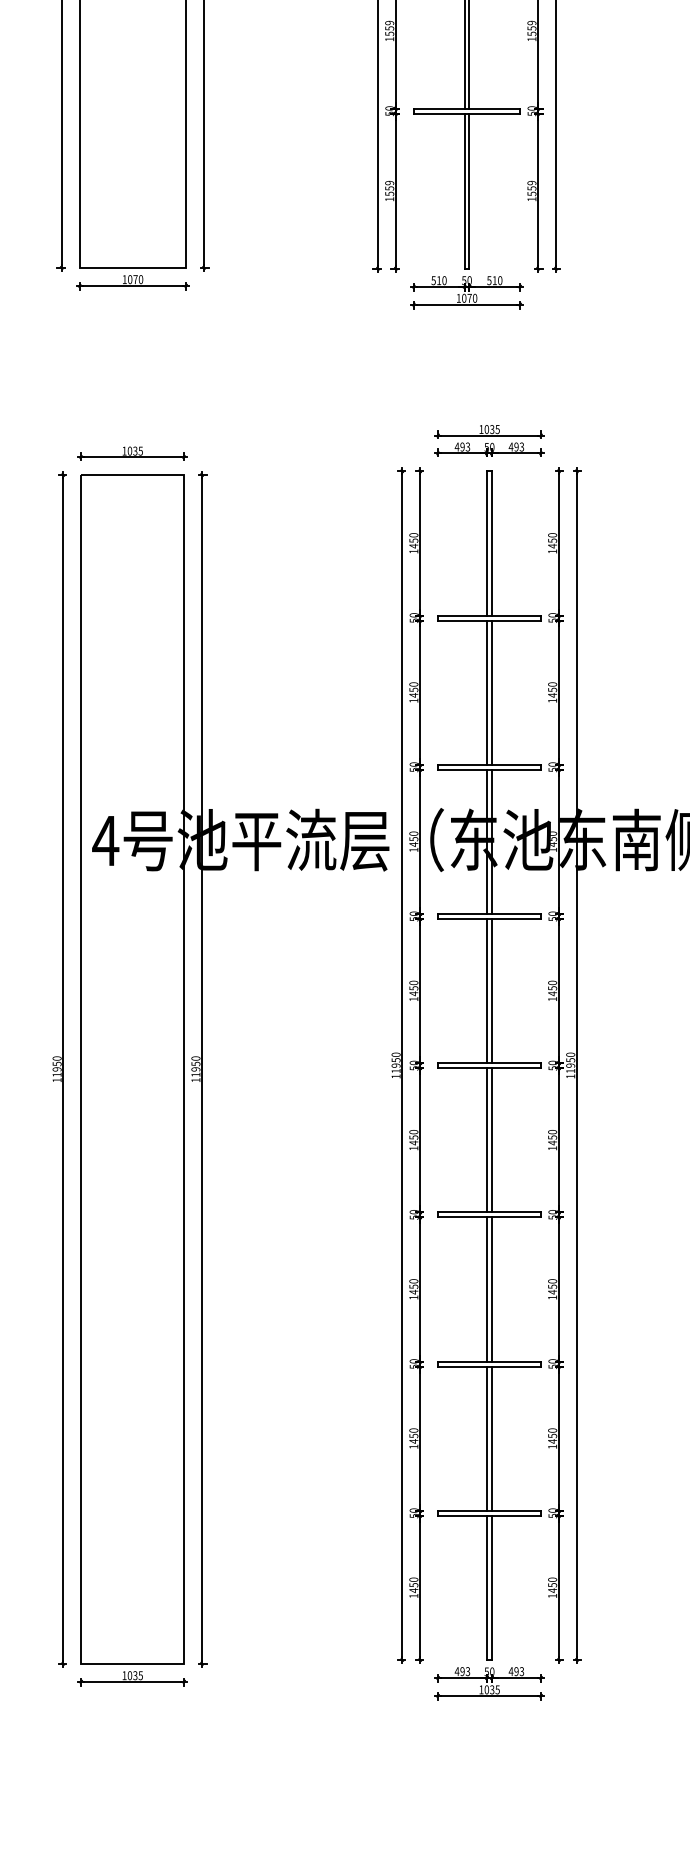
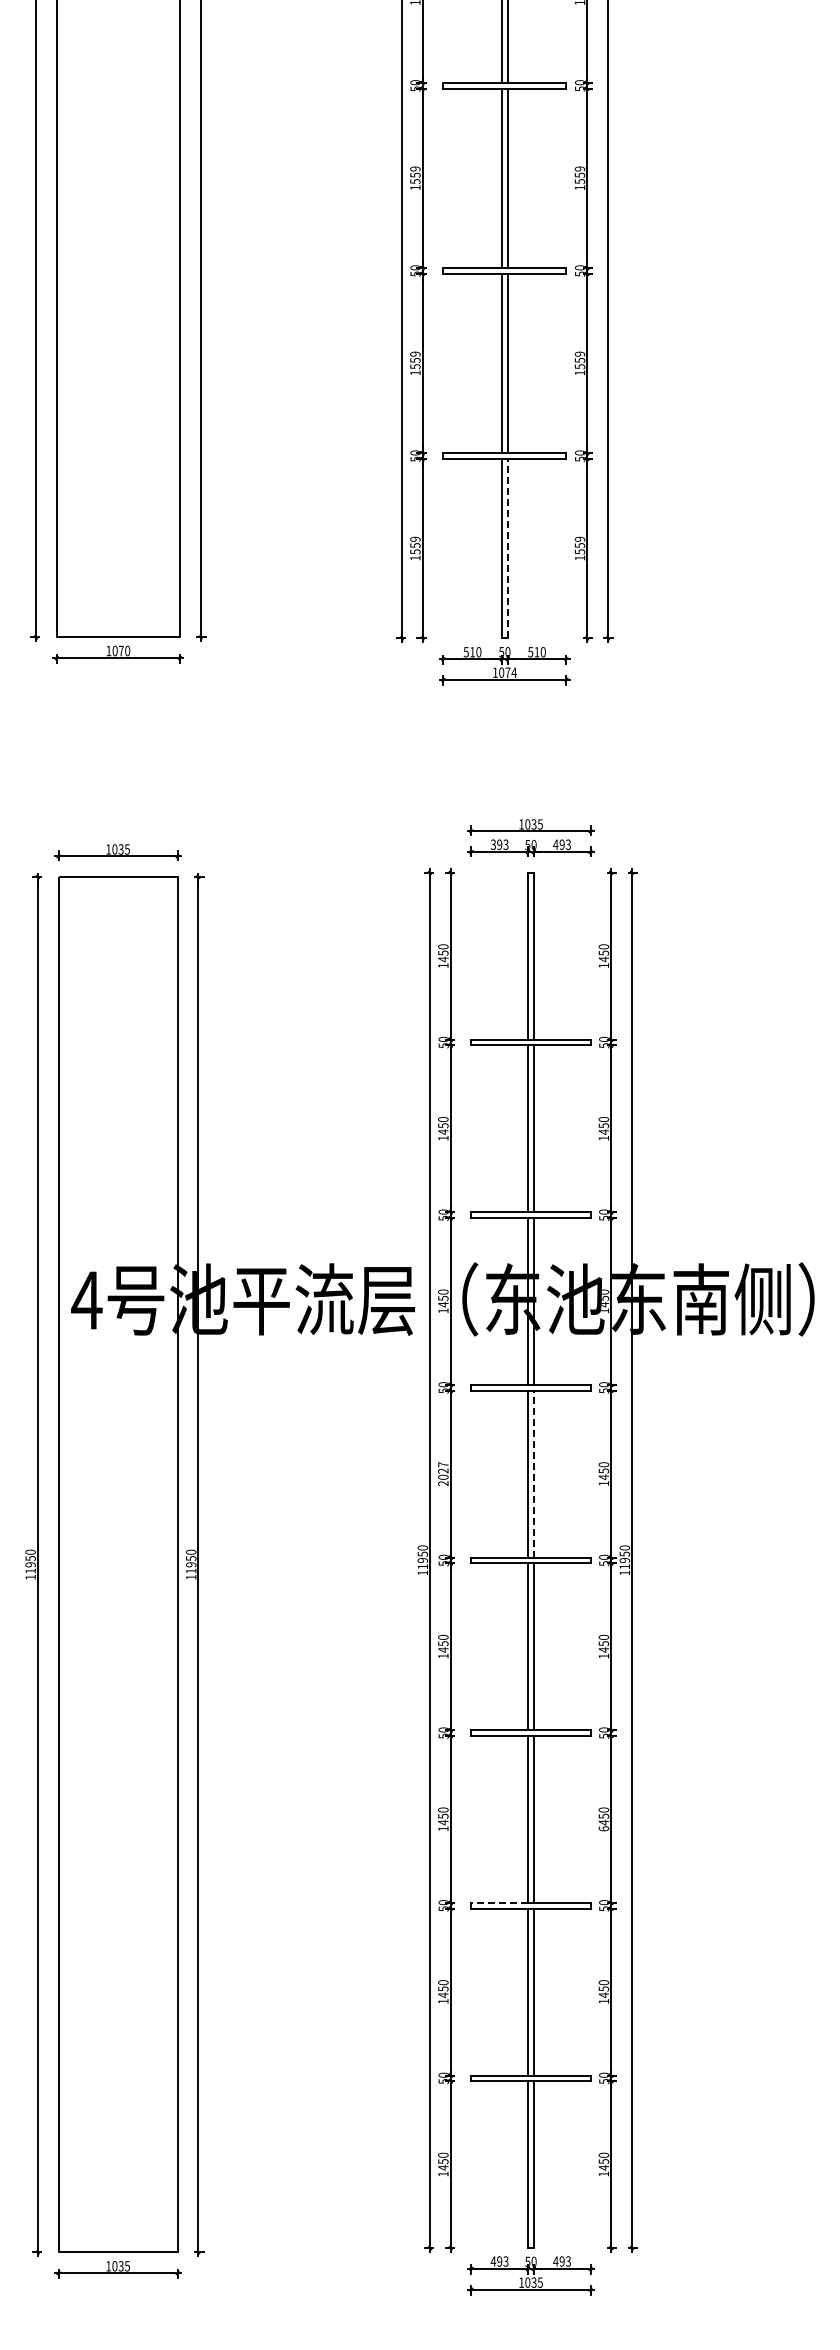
line: (469, 191) -> (507, 548), solid -> dashed
text: (474, 298) -> (513, 672), 1070 -> 1074
text: (457, 446) -> (493, 844), 493 -> 393
line: (491, 990) -> (533, 1473), solid -> dashed
text: (413, 991) -> (443, 1474), 1450 -> 2027
text: (552, 1297) -> (603, 1828), 1450 -> 6450
line: (462, 1361) -> (499, 1902), solid -> dashed

